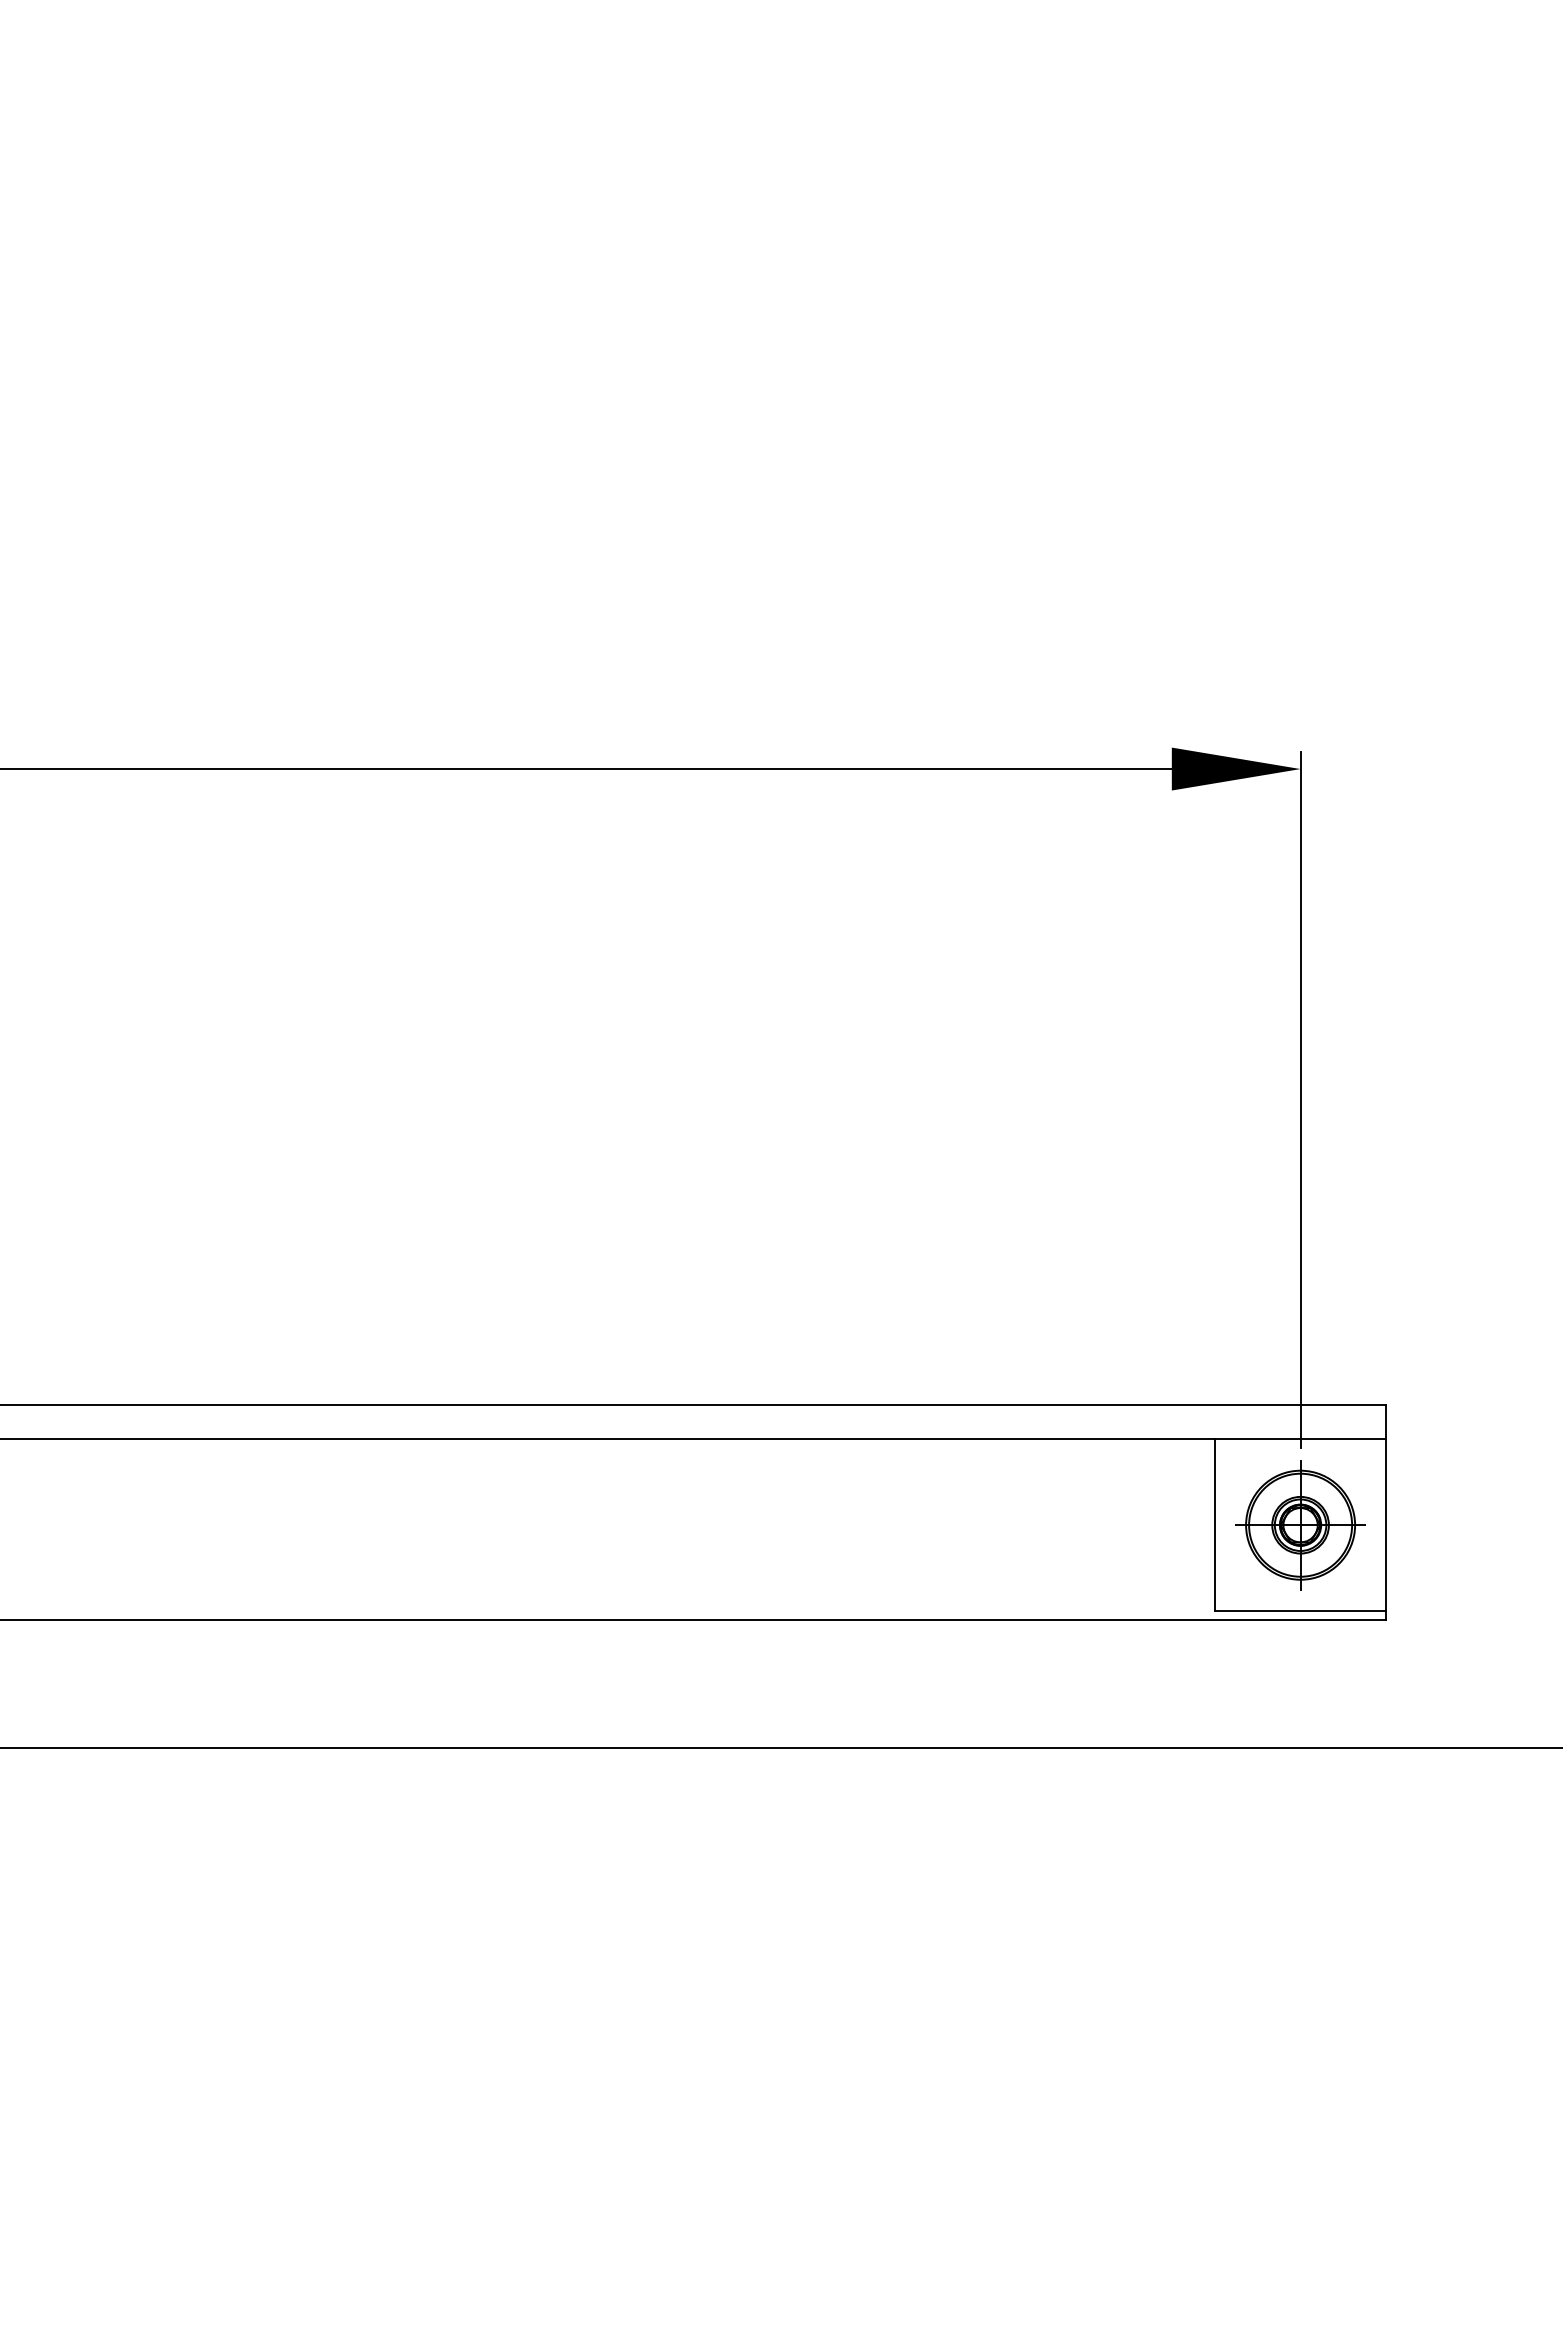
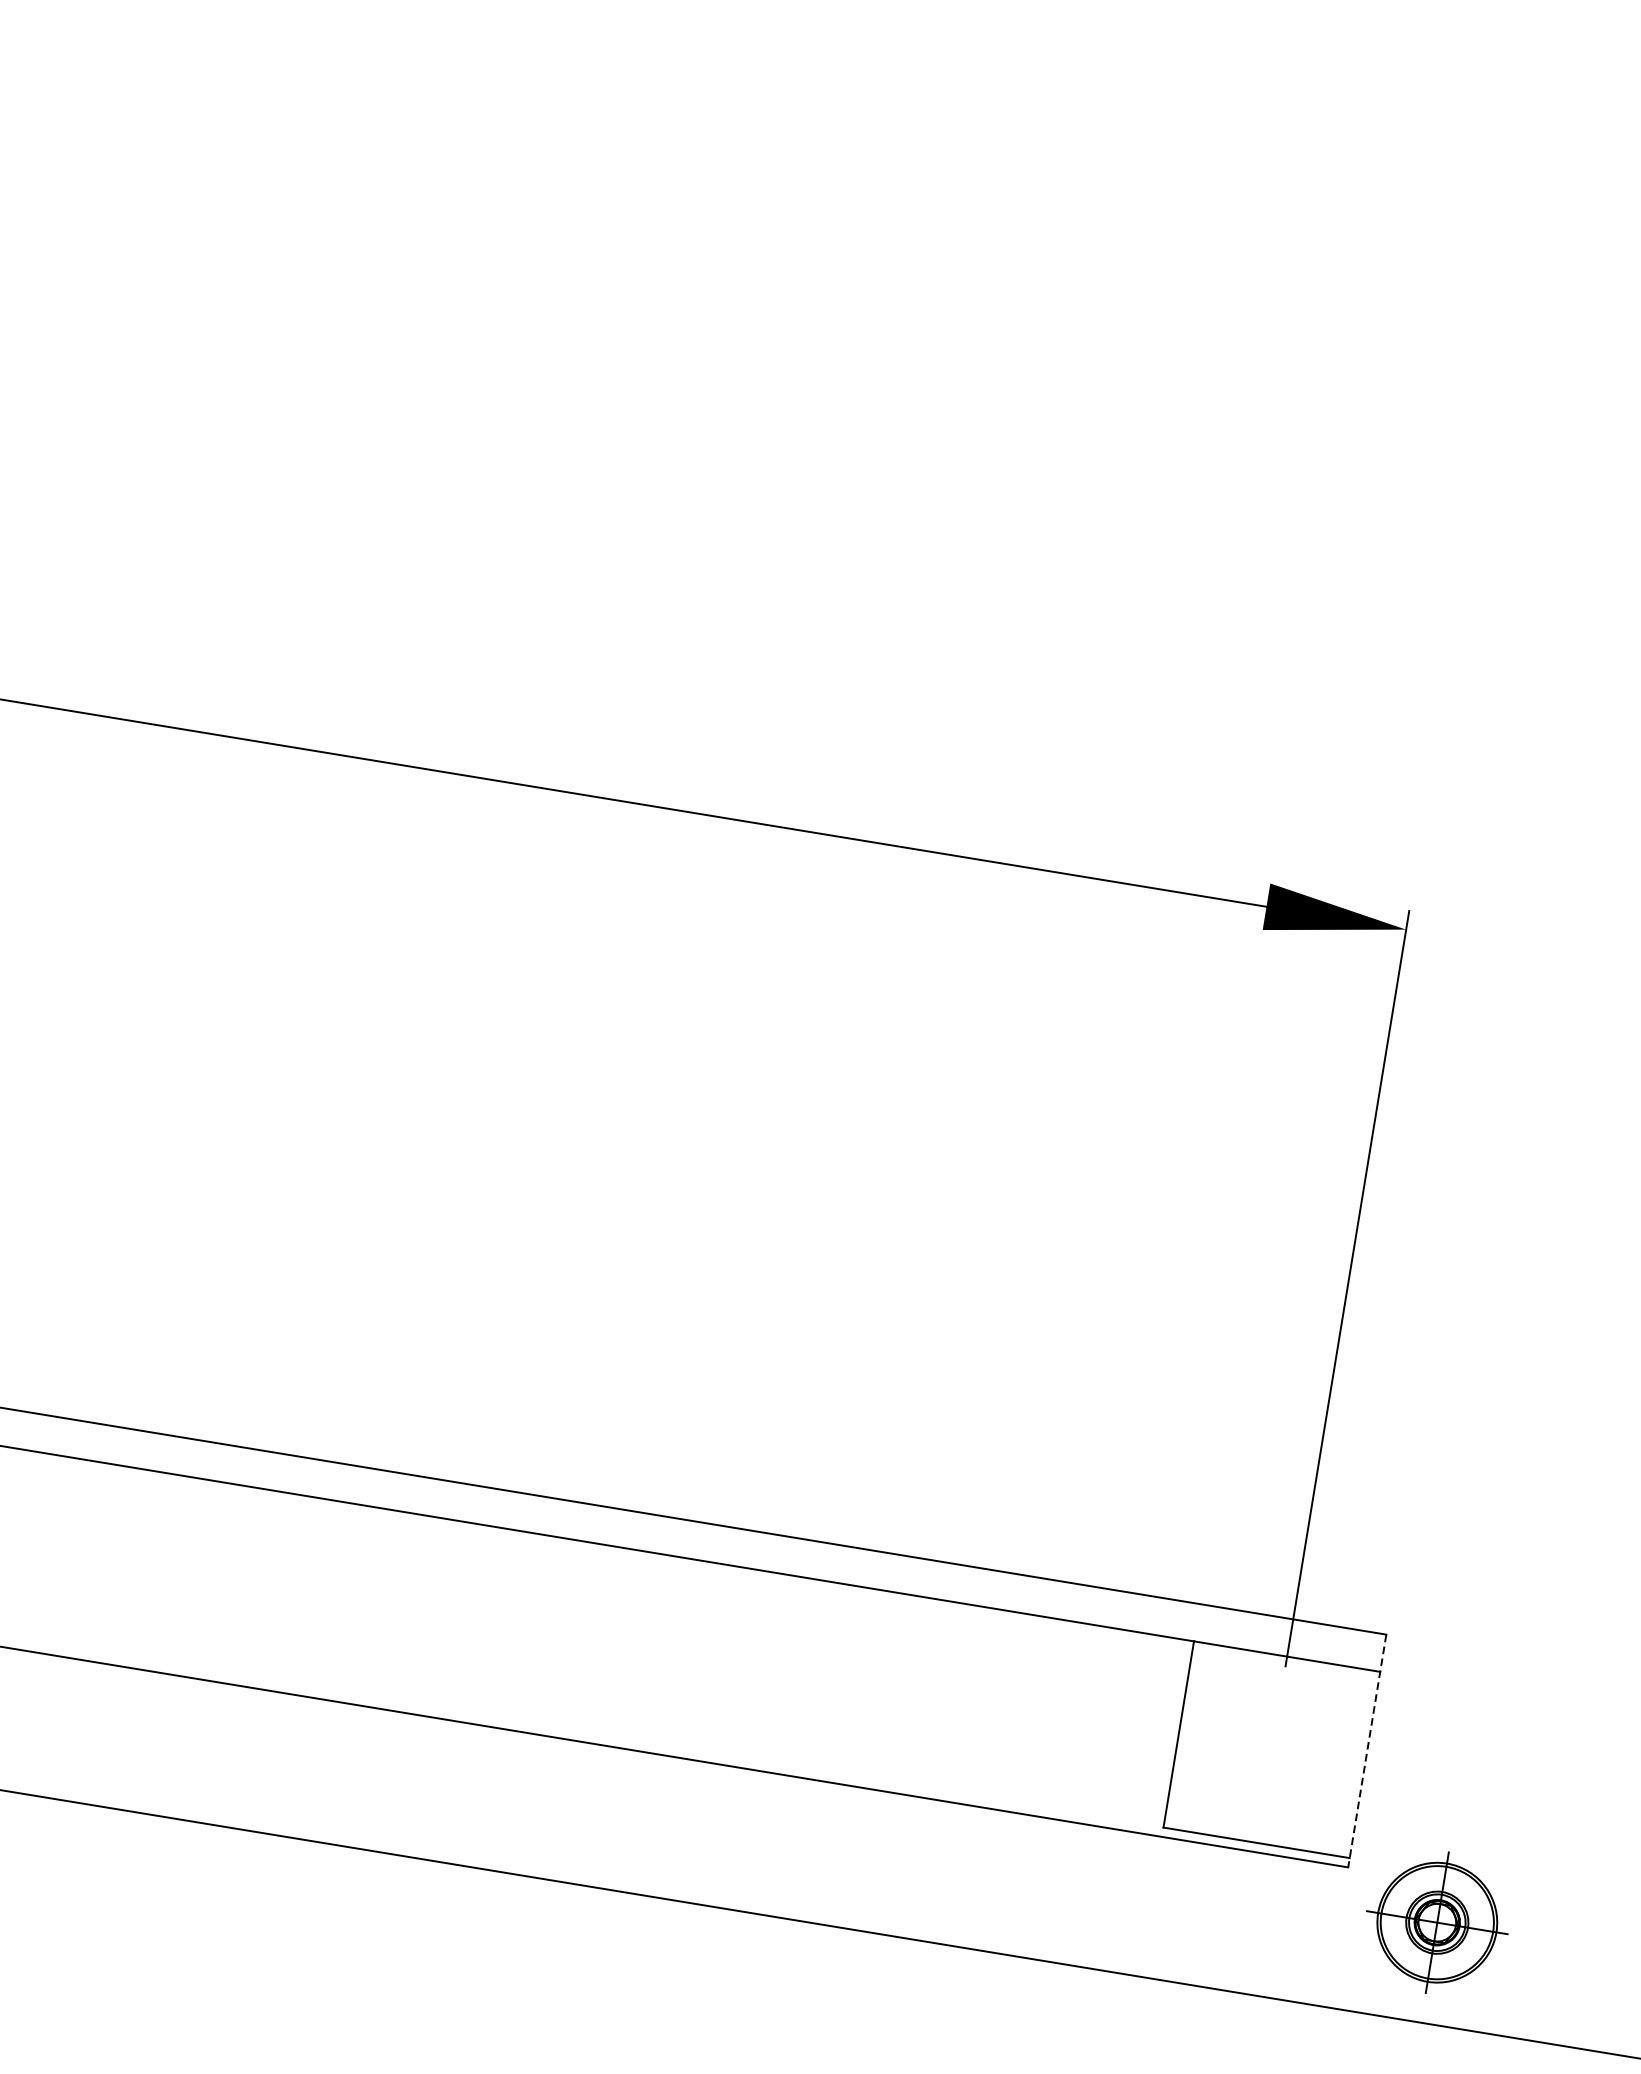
line: (1386, 1512) -> (1367, 1751), solid -> dashed
part: (1300, 1525) -> (1437, 1922), moved

